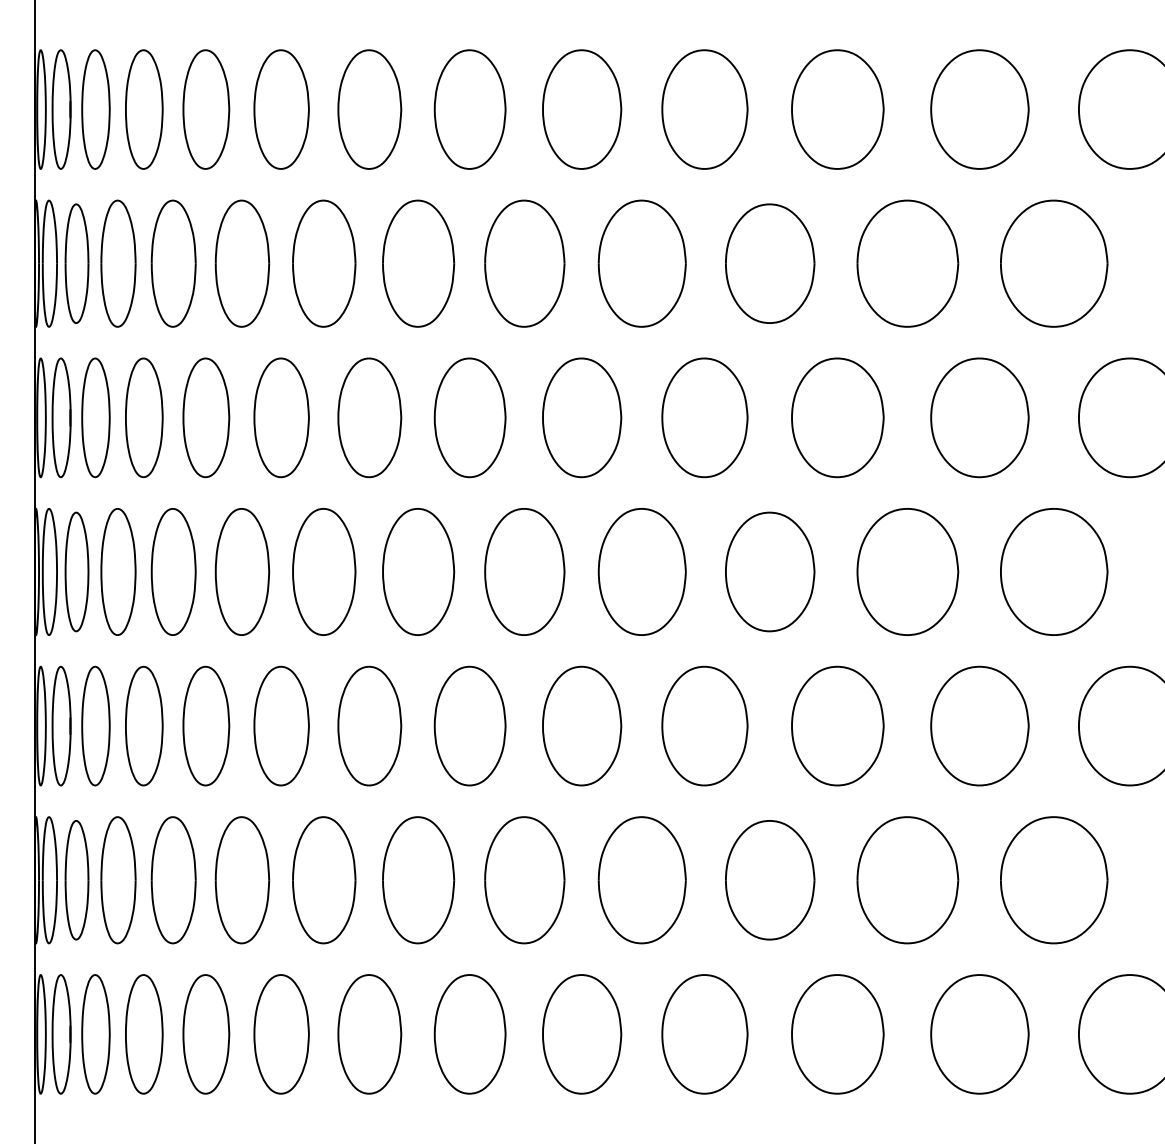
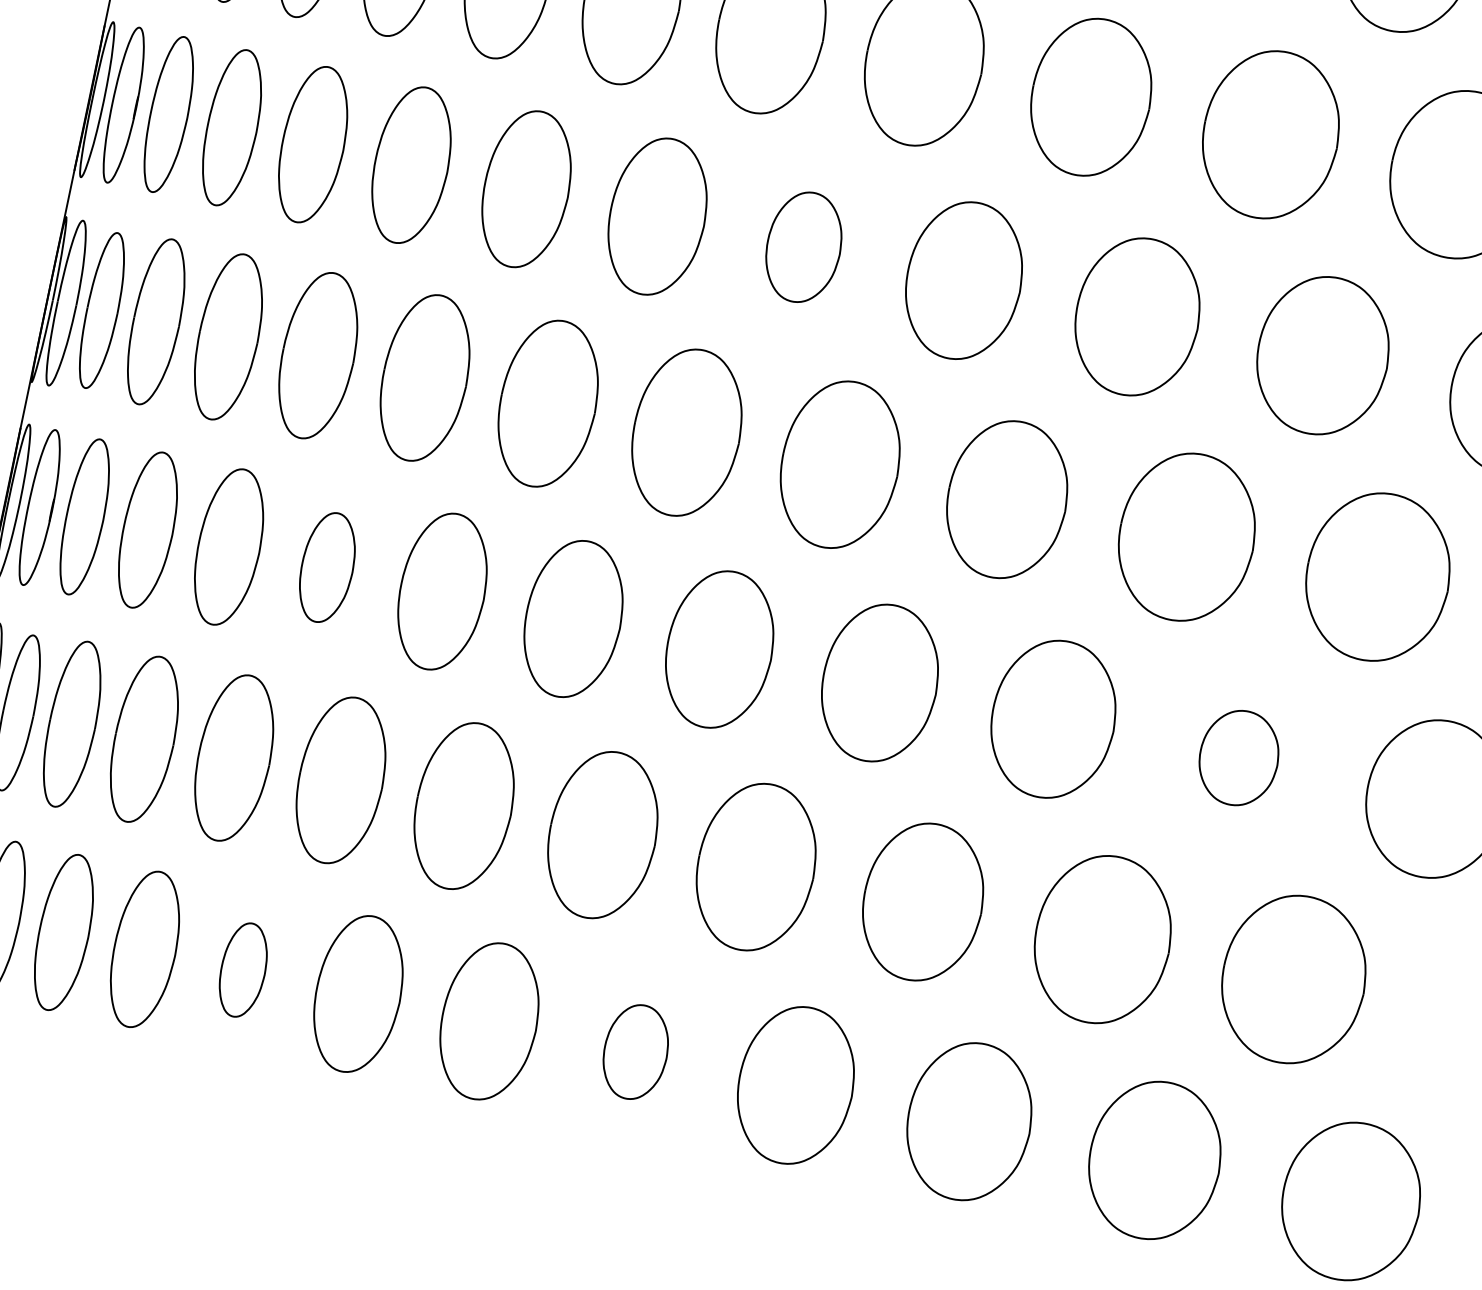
part: (582, 417) -> (804, 246), size x0.7
part: (281, 725) -> (327, 566), size x0.7
part: (979, 725) -> (1238, 757), size x0.6
part: (281, 1034) -> (243, 970), size x0.6
part: (582, 1034) -> (636, 1052), size x0.6

